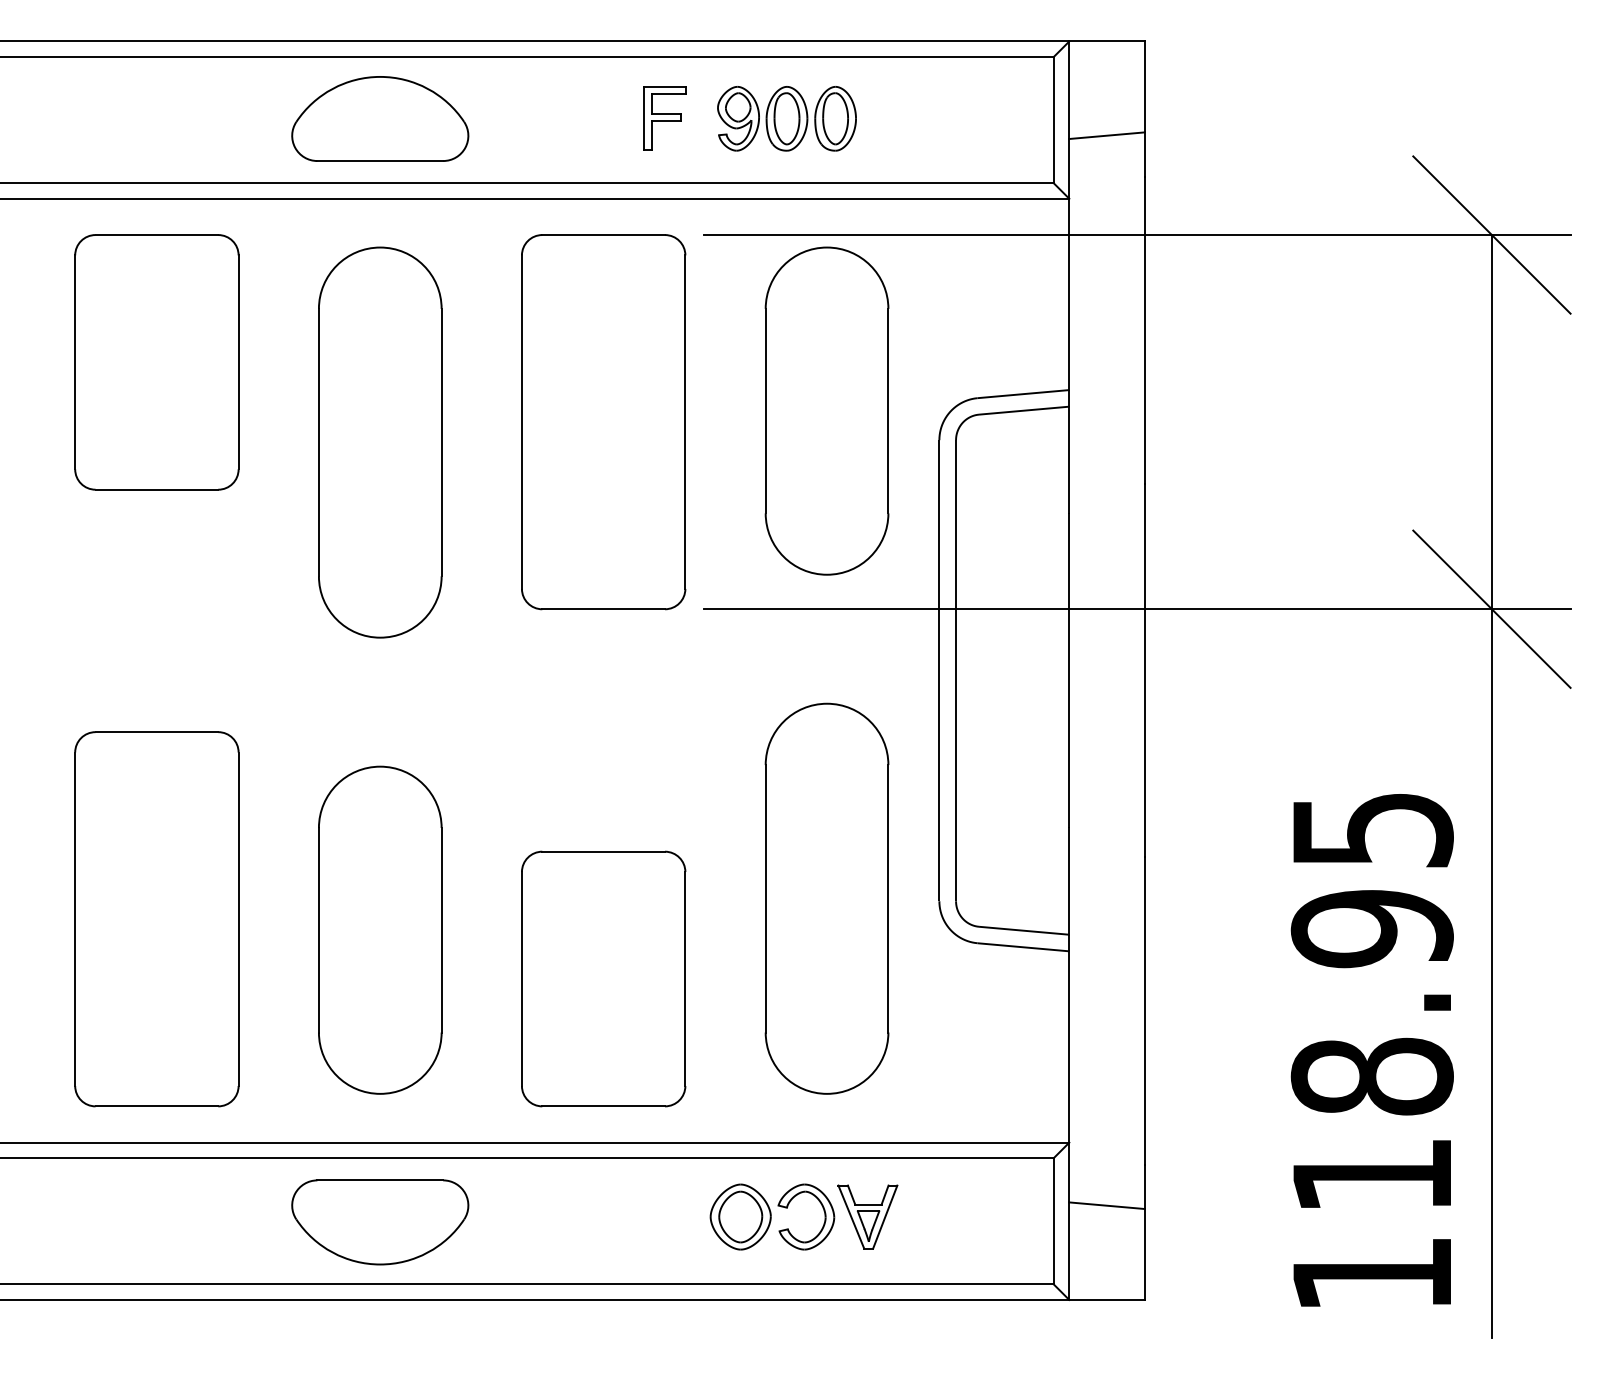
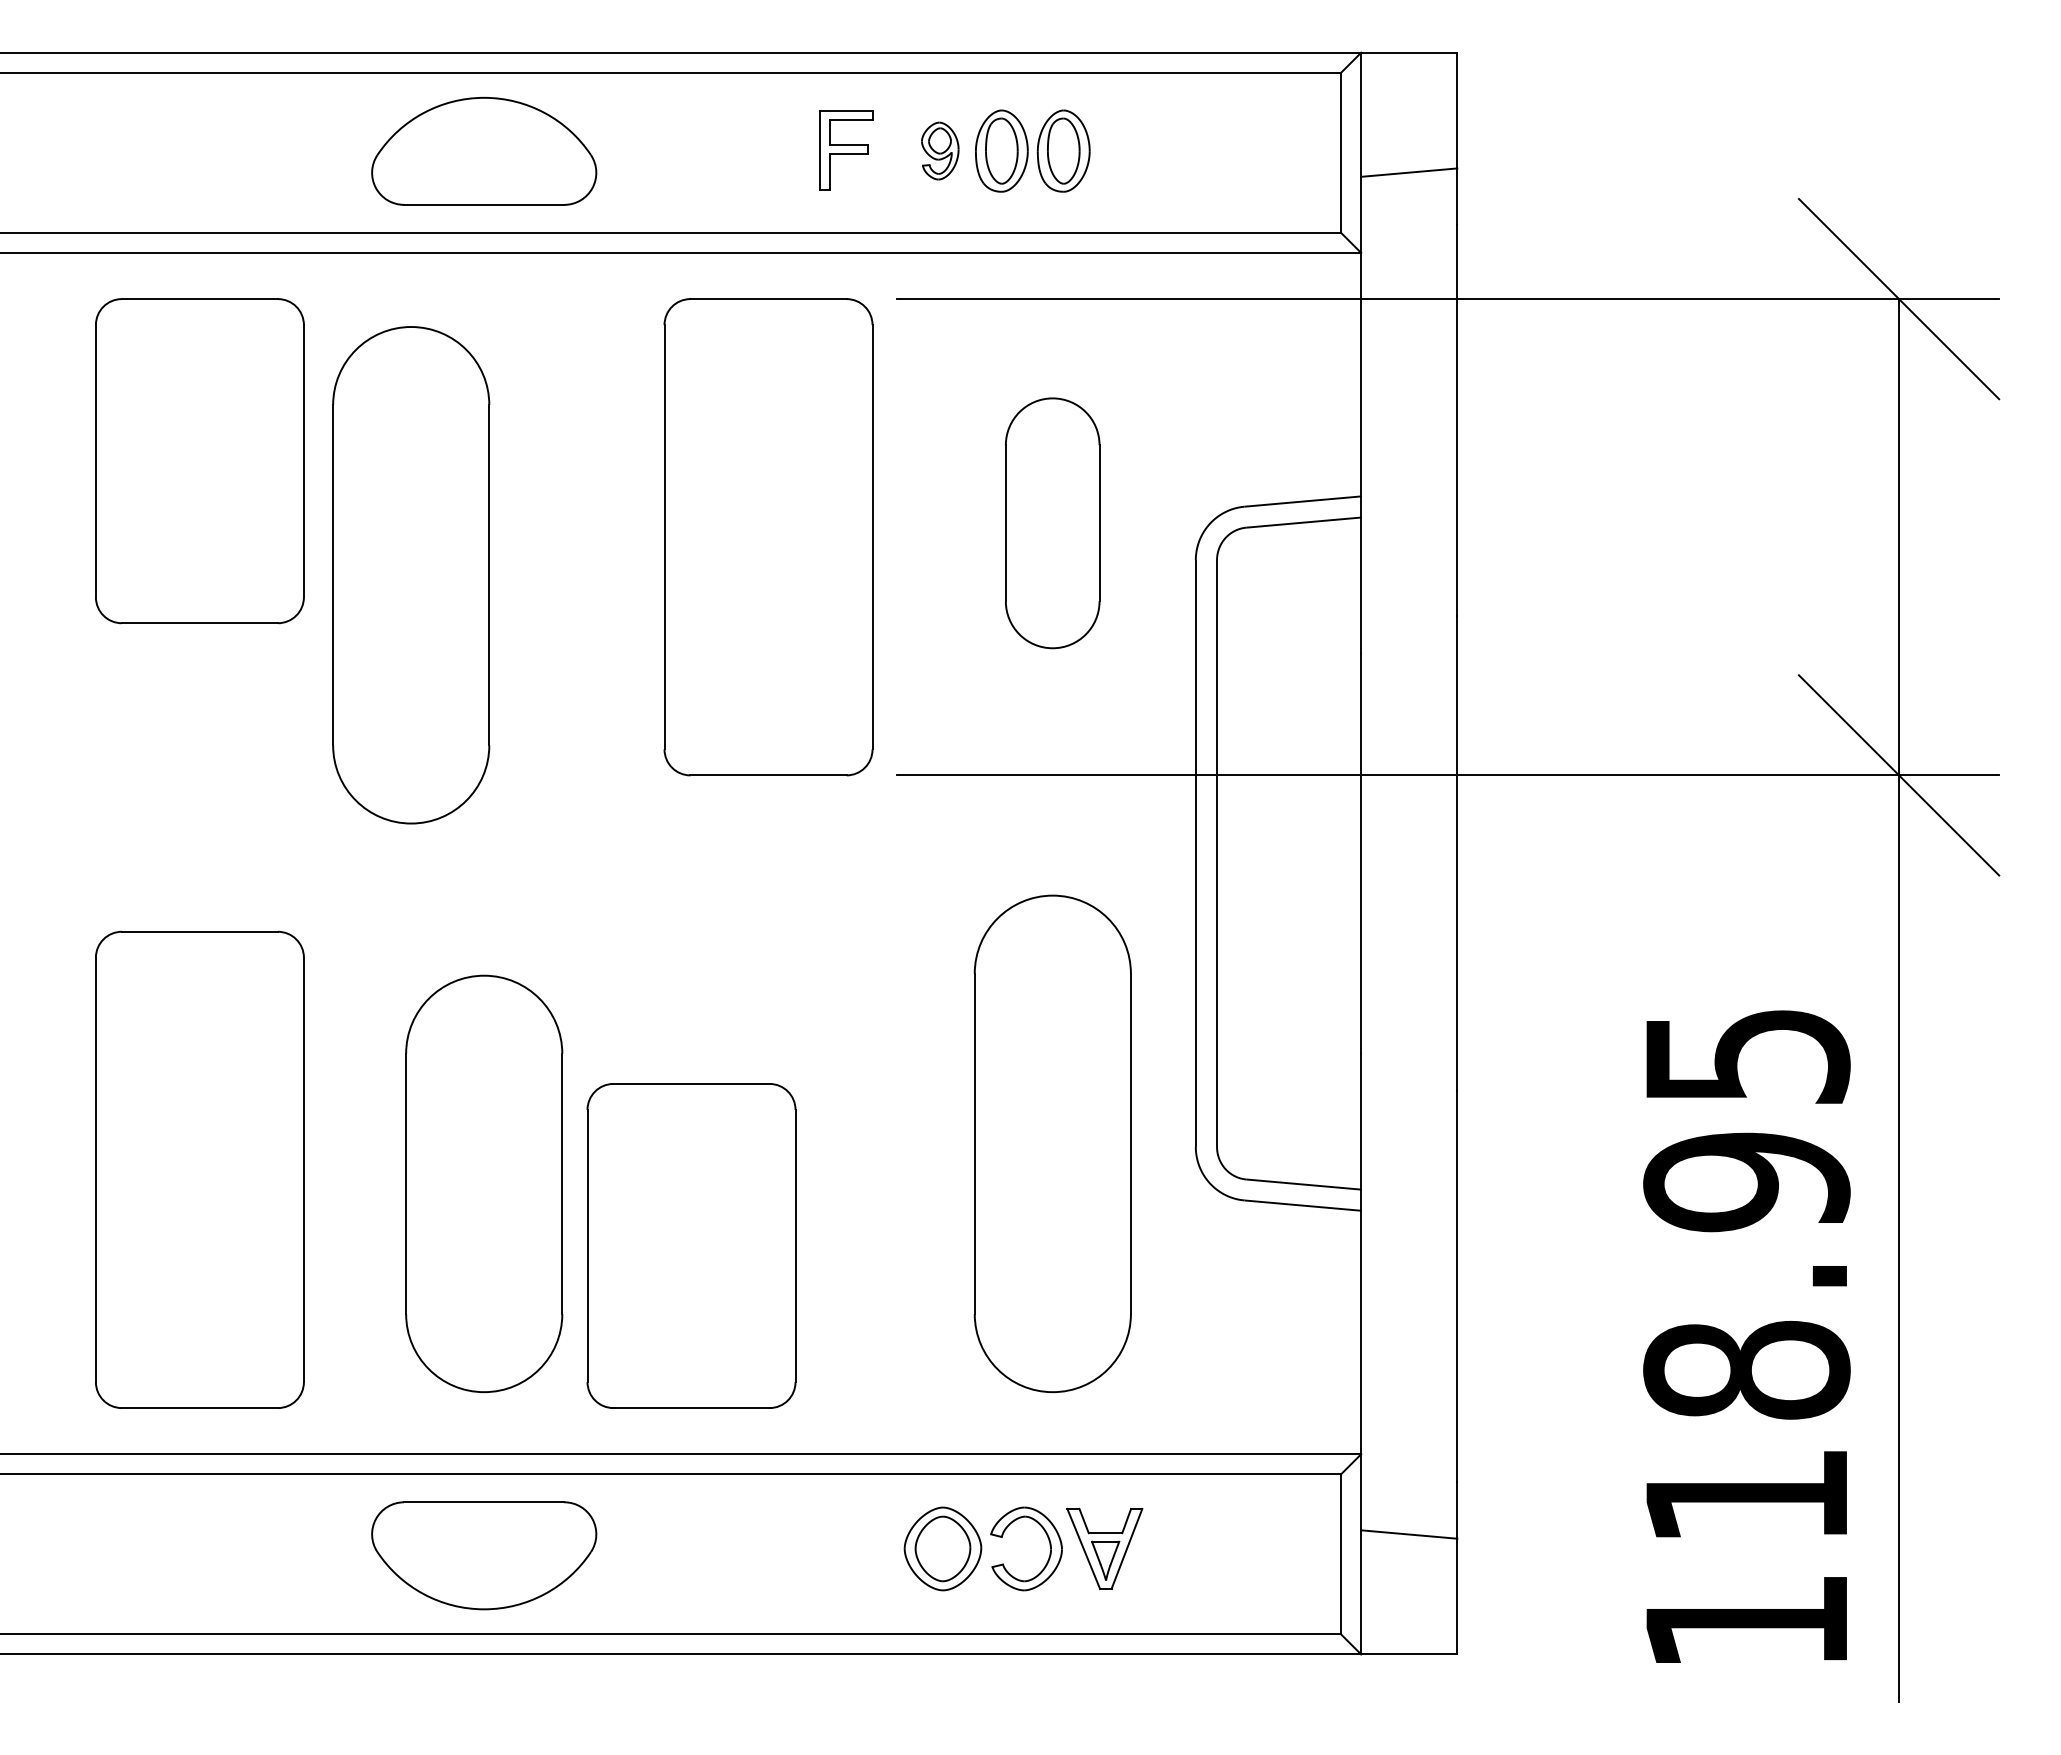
part: (738, 118) -> (940, 150), size x0.7
part: (826, 411) -> (1052, 523), size x0.6
part: (380, 442) -> (411, 575), moved
part: (603, 978) -> (691, 1245), moved

